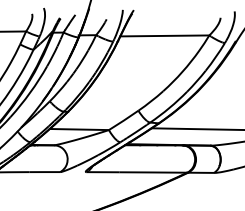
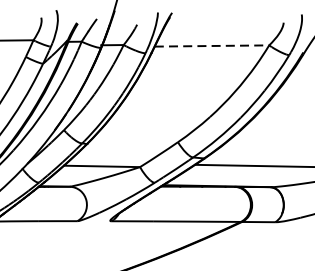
line: (165, 35) -> (212, 45), solid -> dashed

